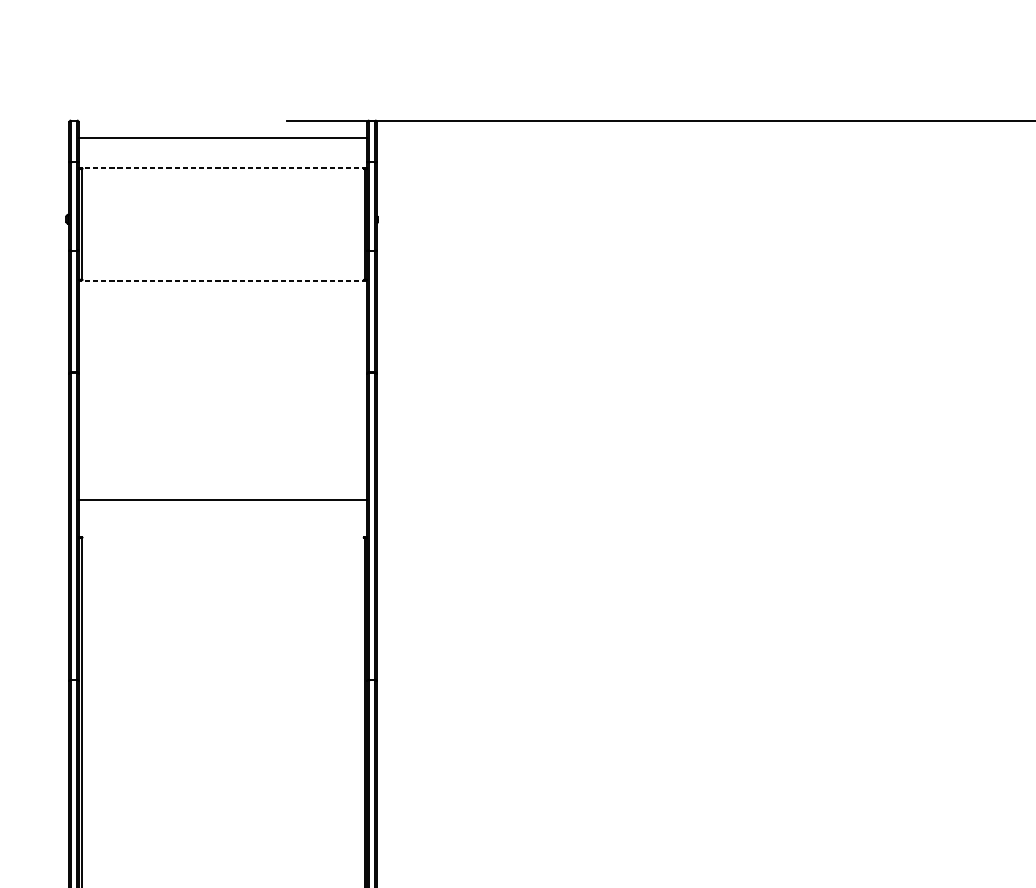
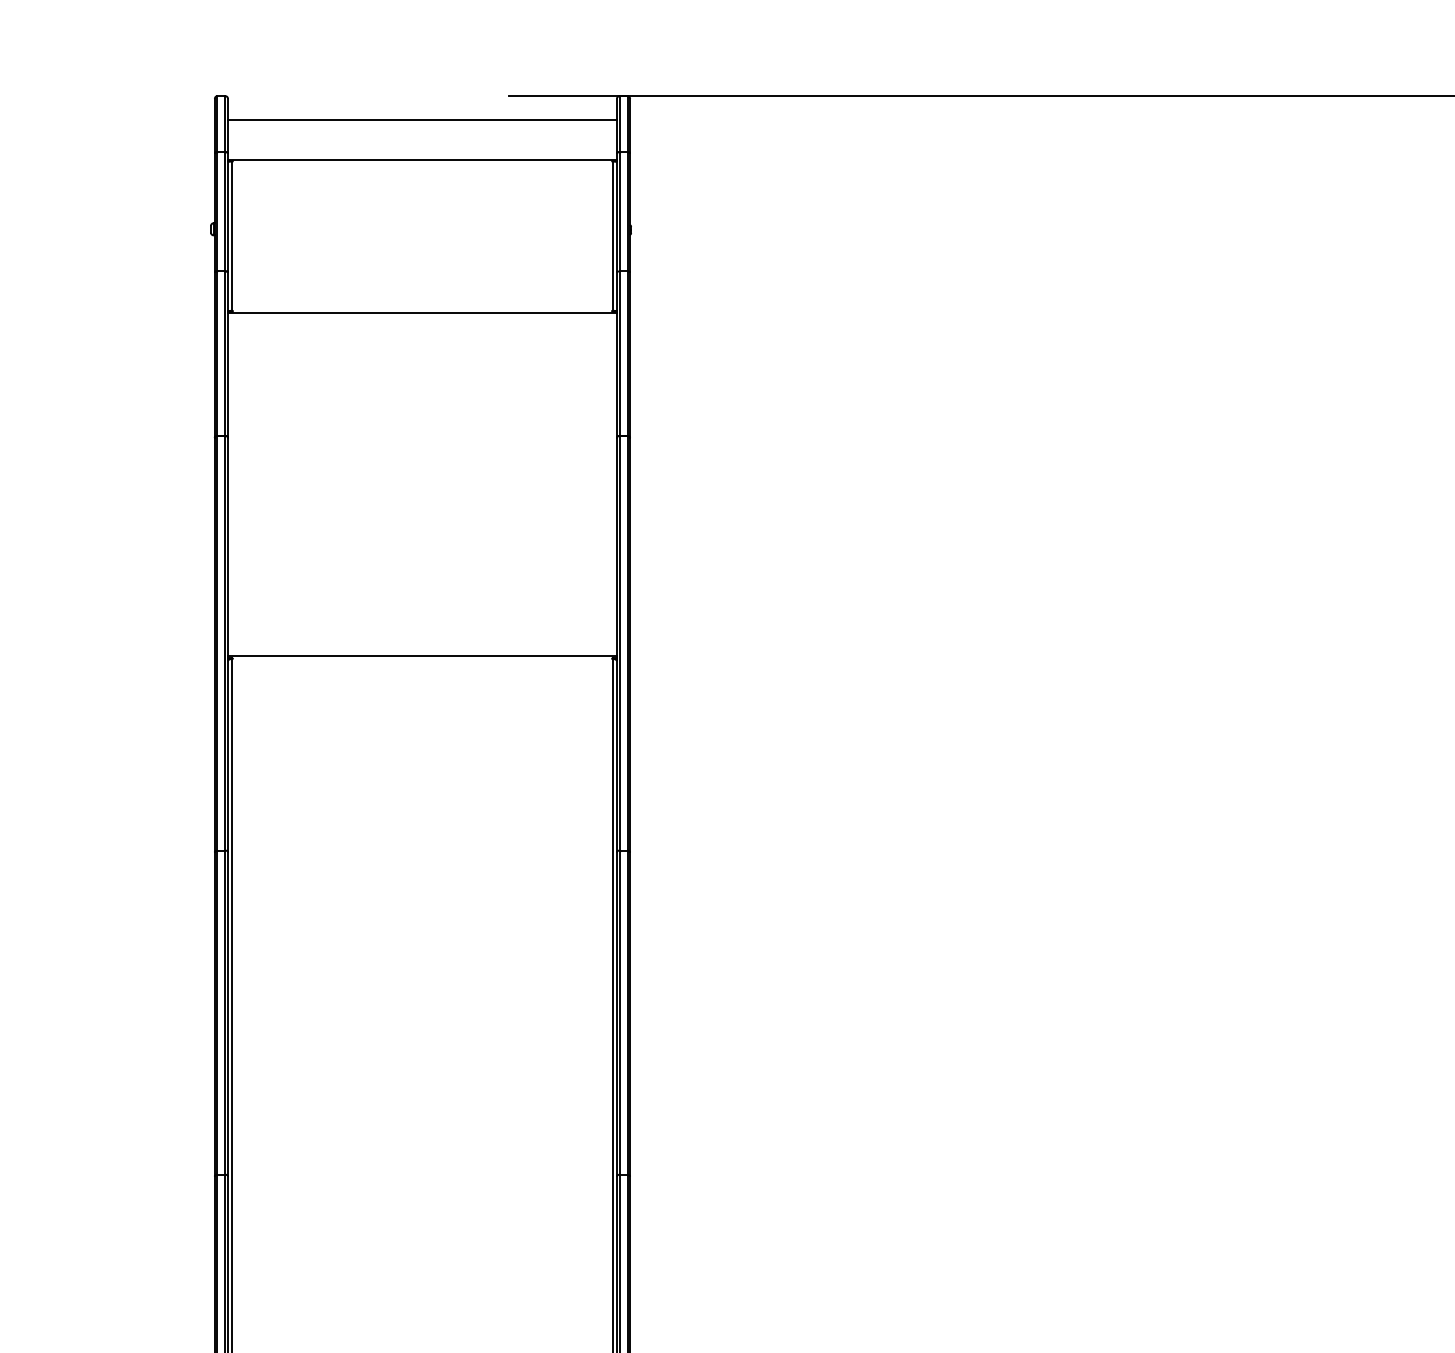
line: (223, 167) -> (422, 159), dashed -> solid
line: (223, 280) -> (422, 312), dashed -> solid
line: (223, 499) -> (422, 655), moved

